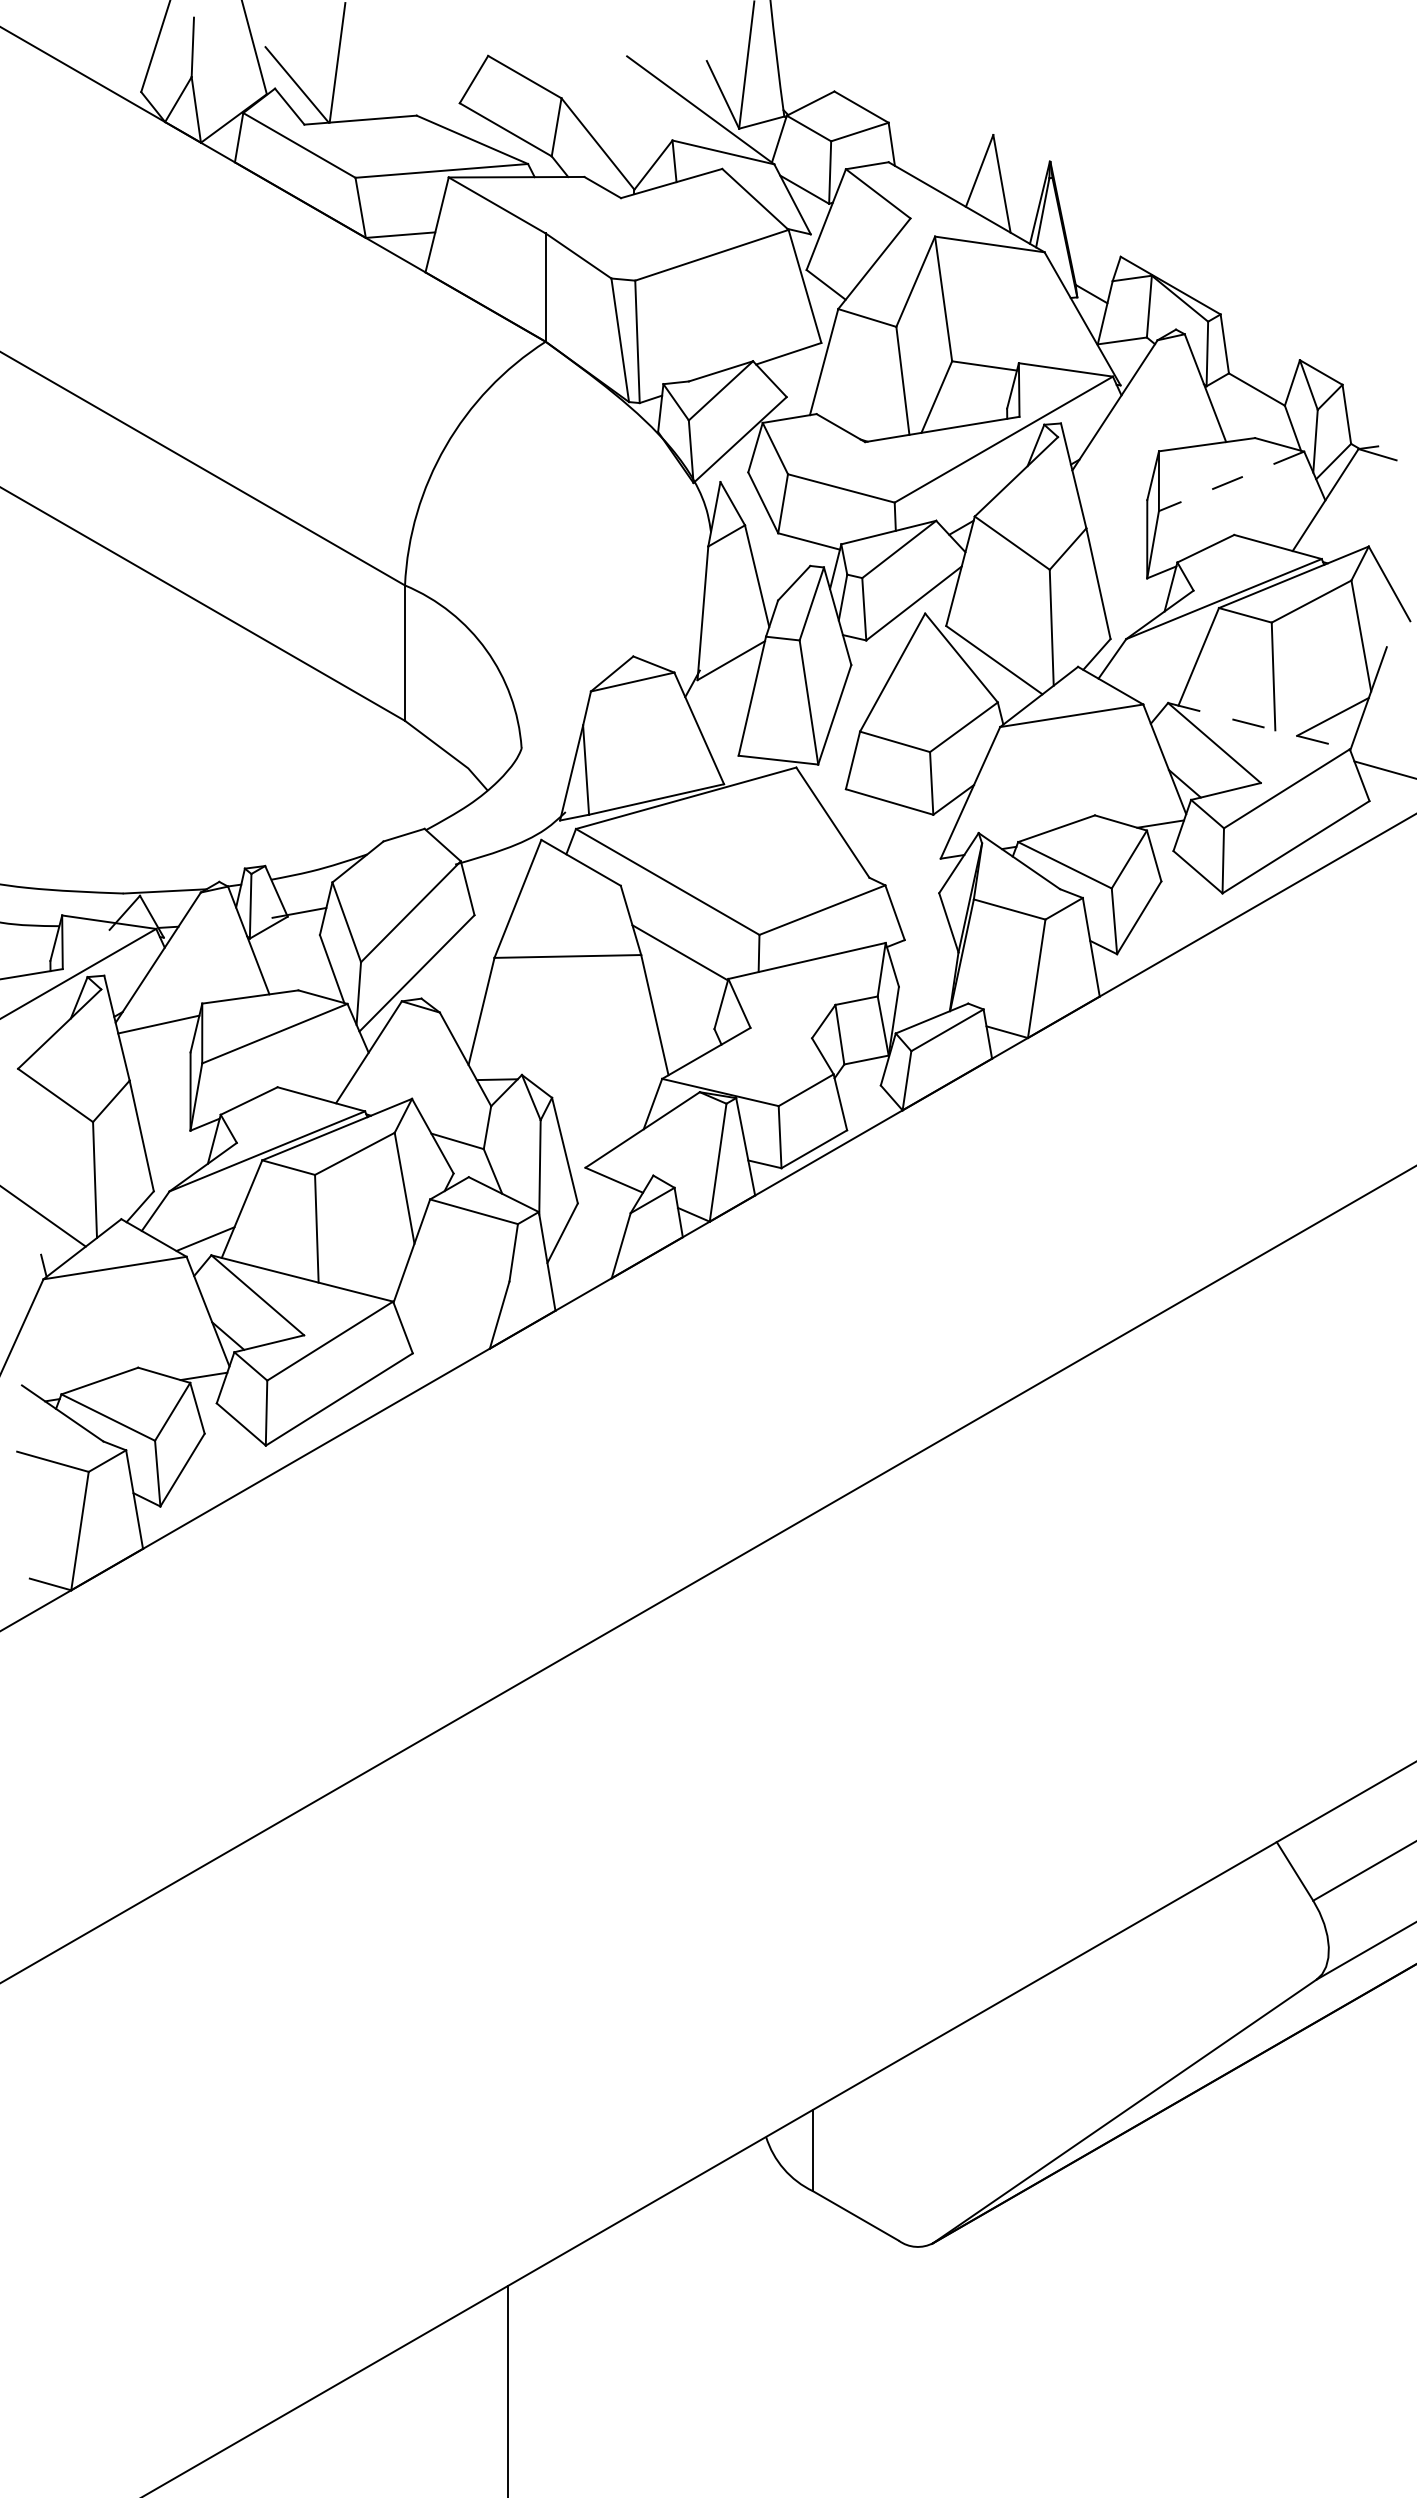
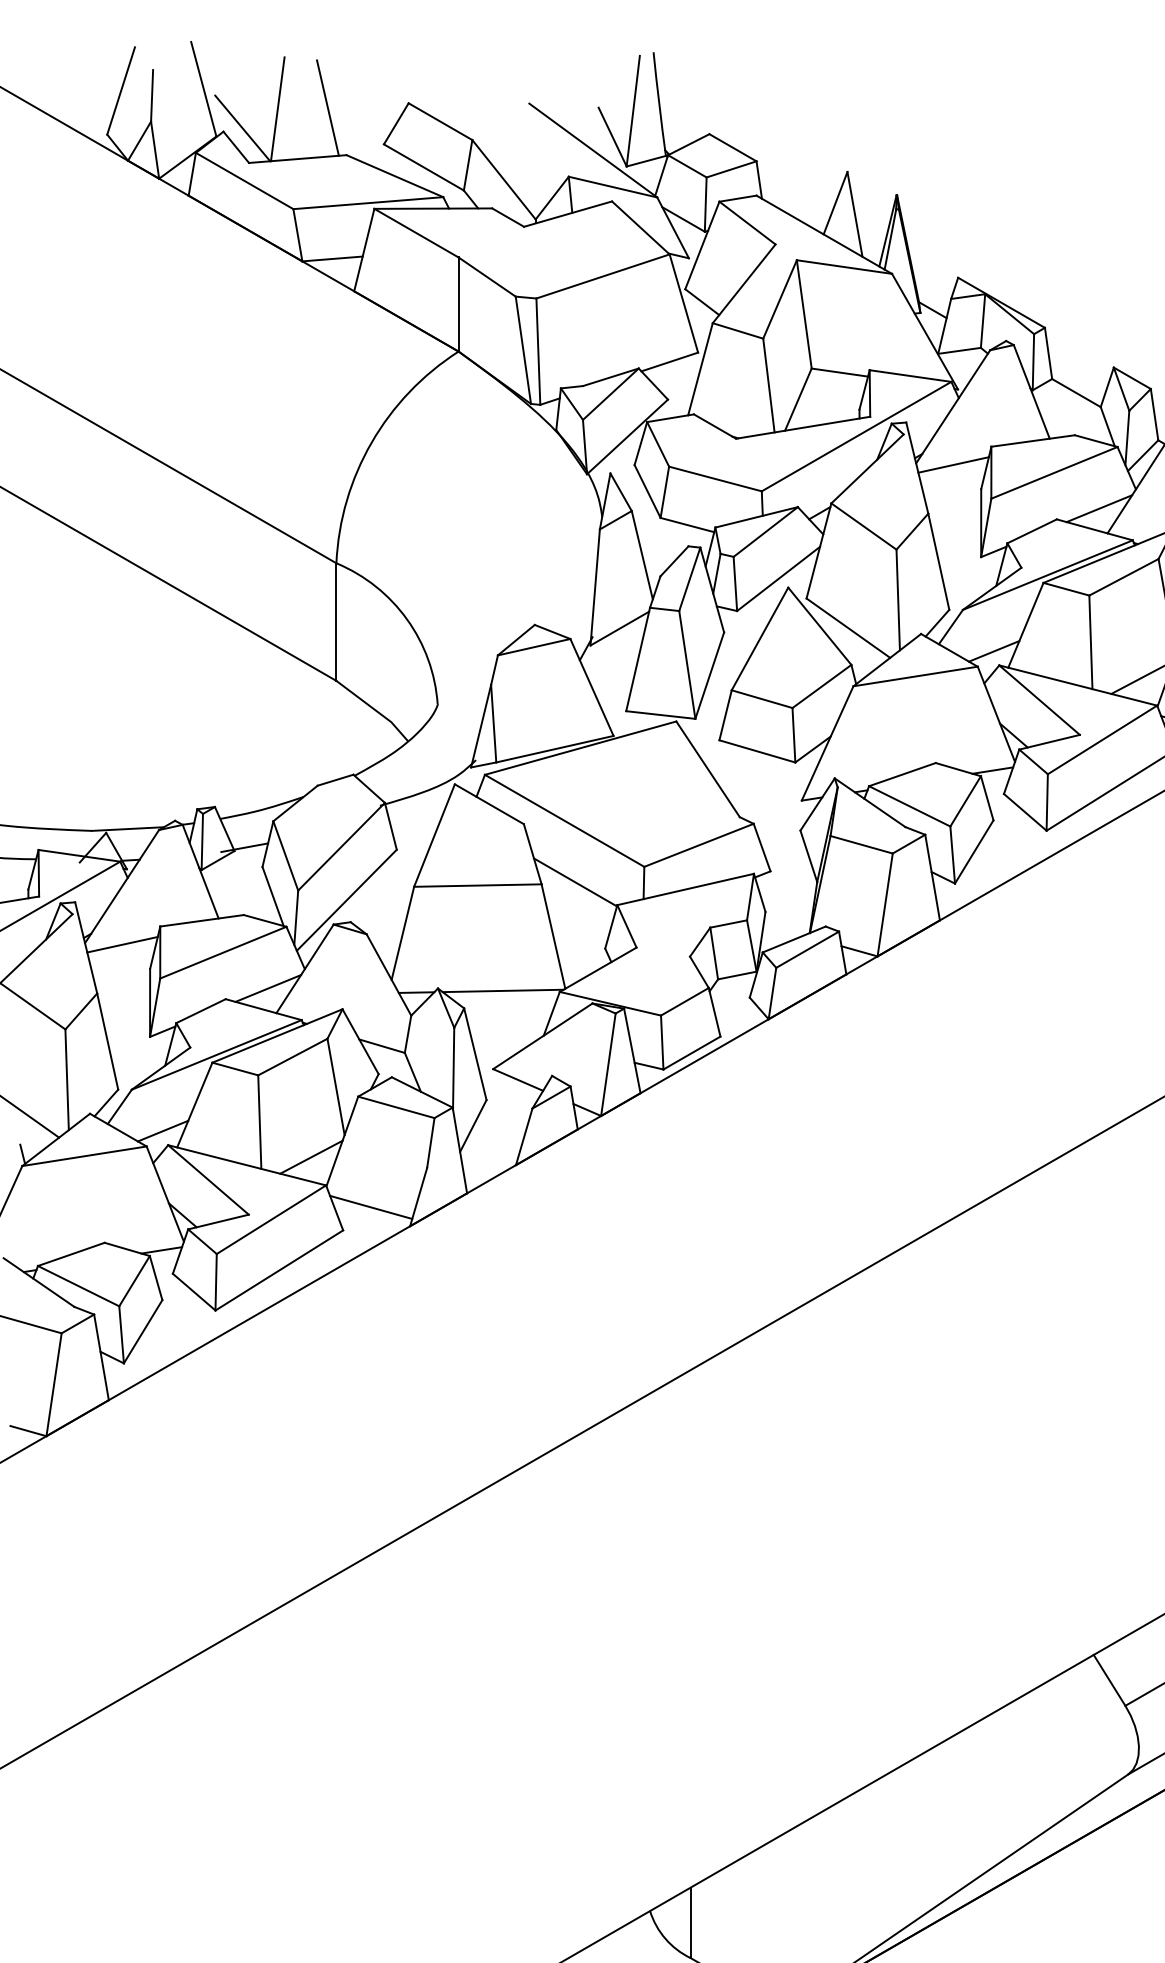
line: (394, 61) -> (327, 108), added
line: (1115, 472) -> (953, 465), added
line: (1231, 481) -> (1054, 472), dashed -> solid
line: (1283, 522) -> (1099, 508), added
line: (1162, 686) -> (994, 651), added
line: (1258, 726) -> (1077, 685), dashed -> solid
line: (326, 1074) -> (268, 988), added
line: (596, 1077) -> (502, 990), added
line: (376, 1269) -> (311, 1157), added
line: (444, 1326) -> (370, 1207), added

